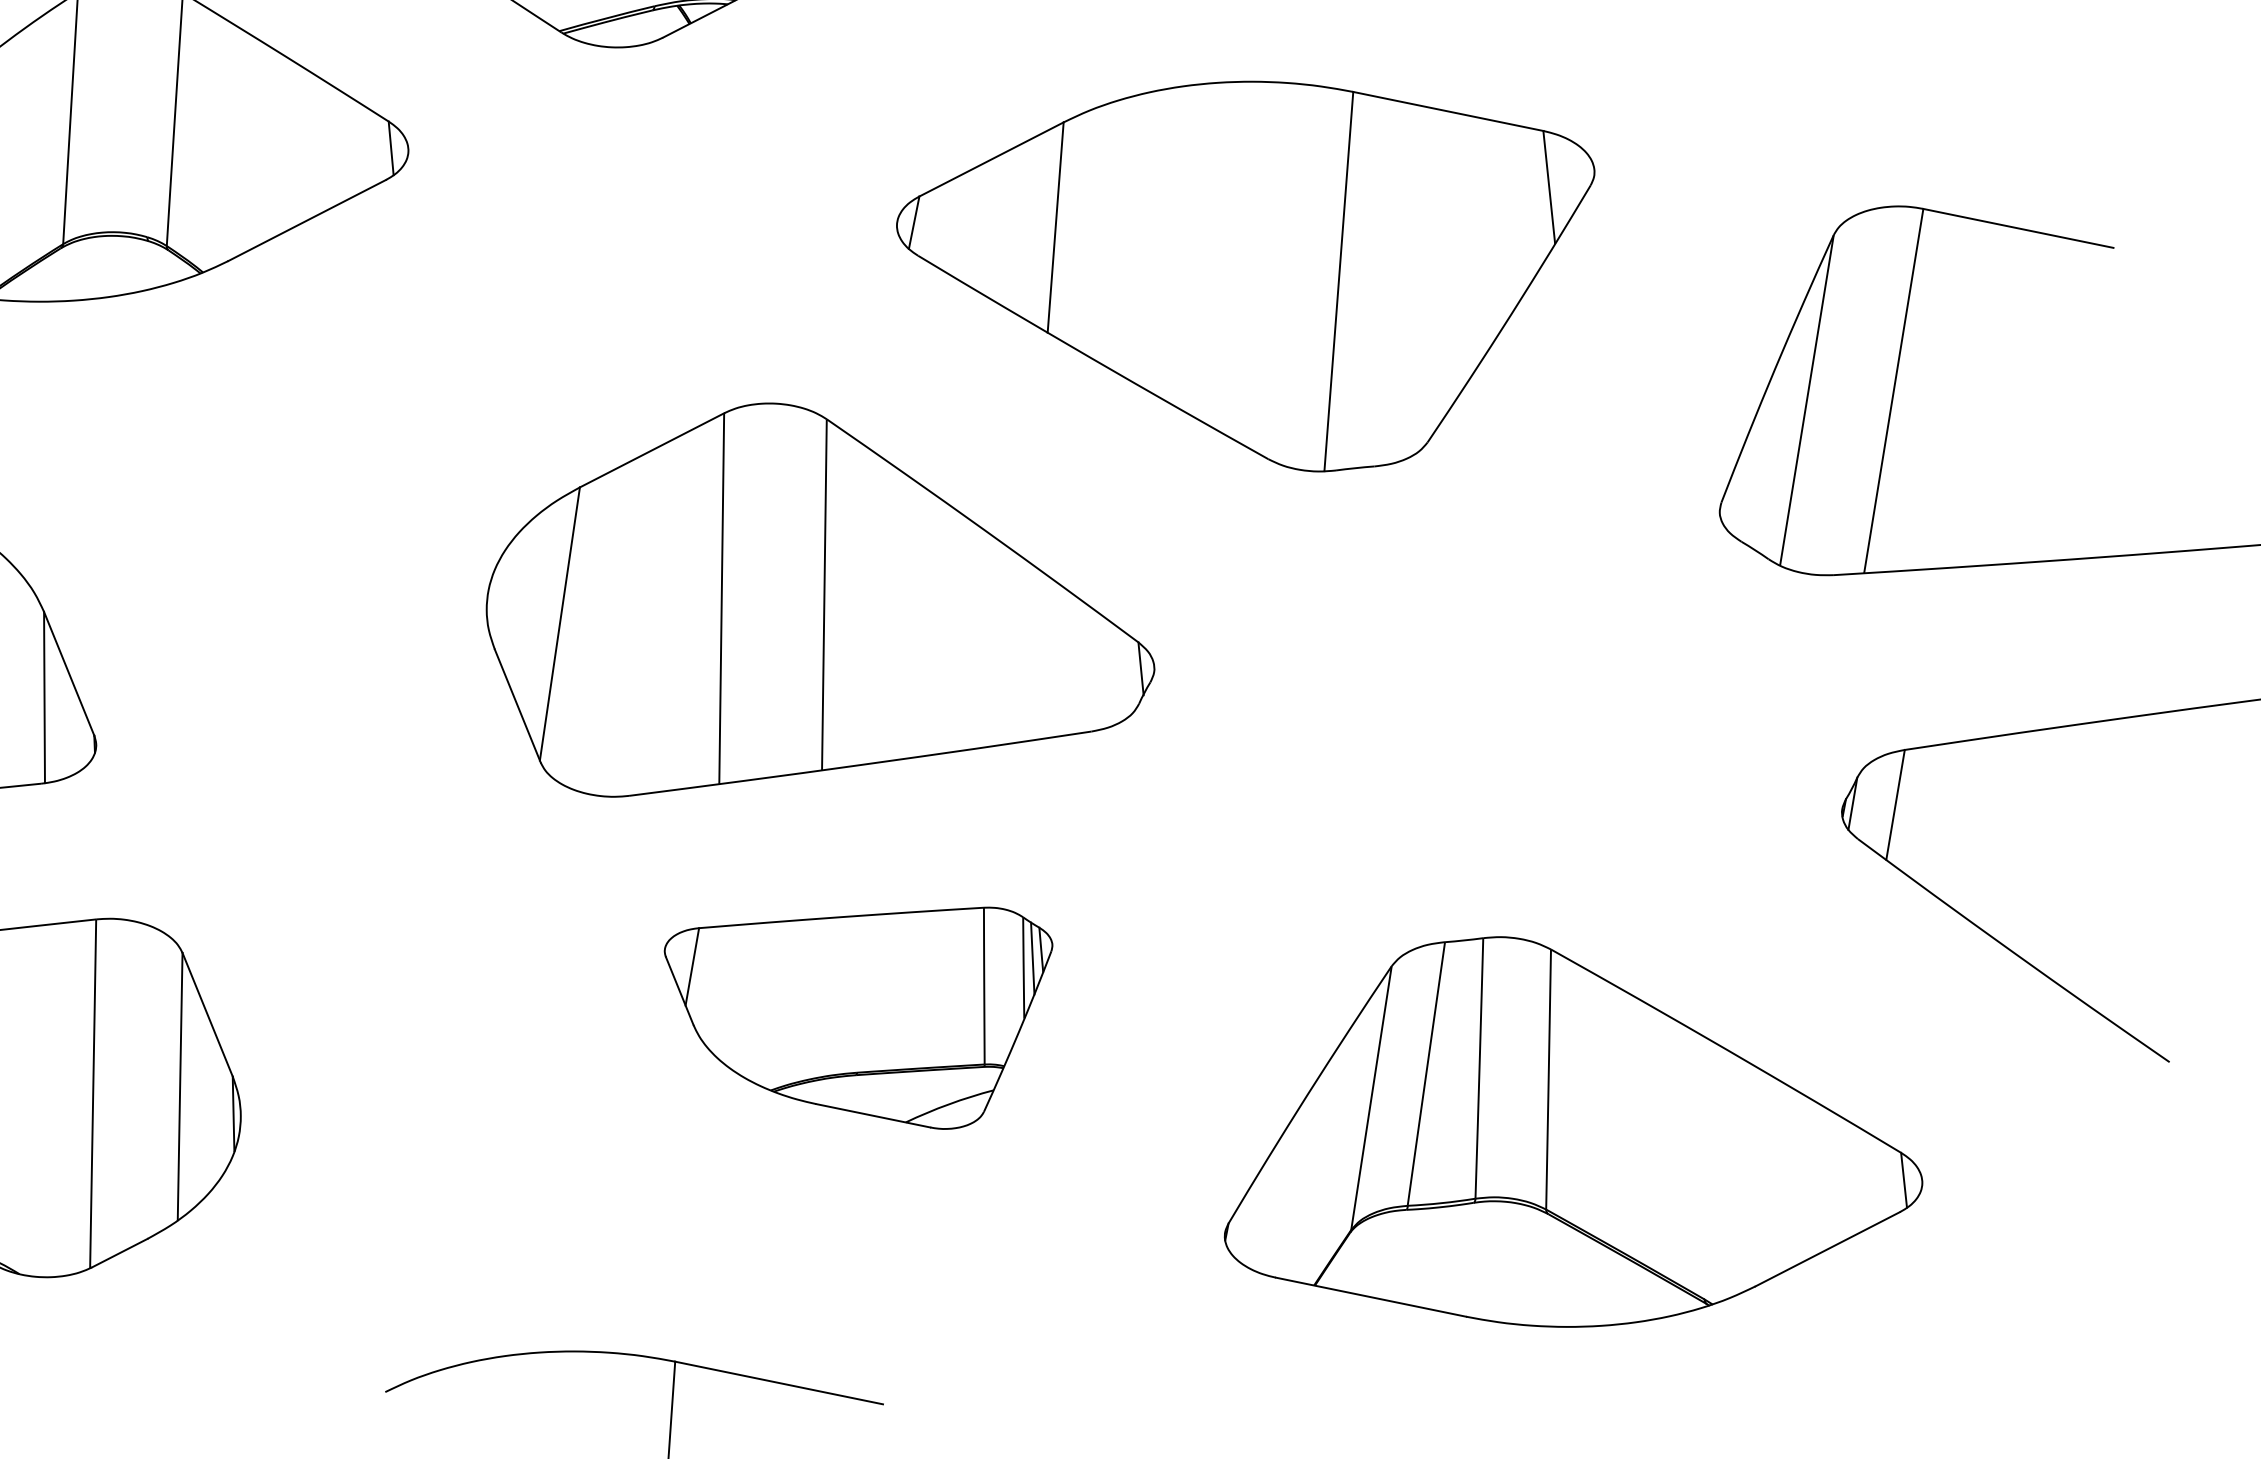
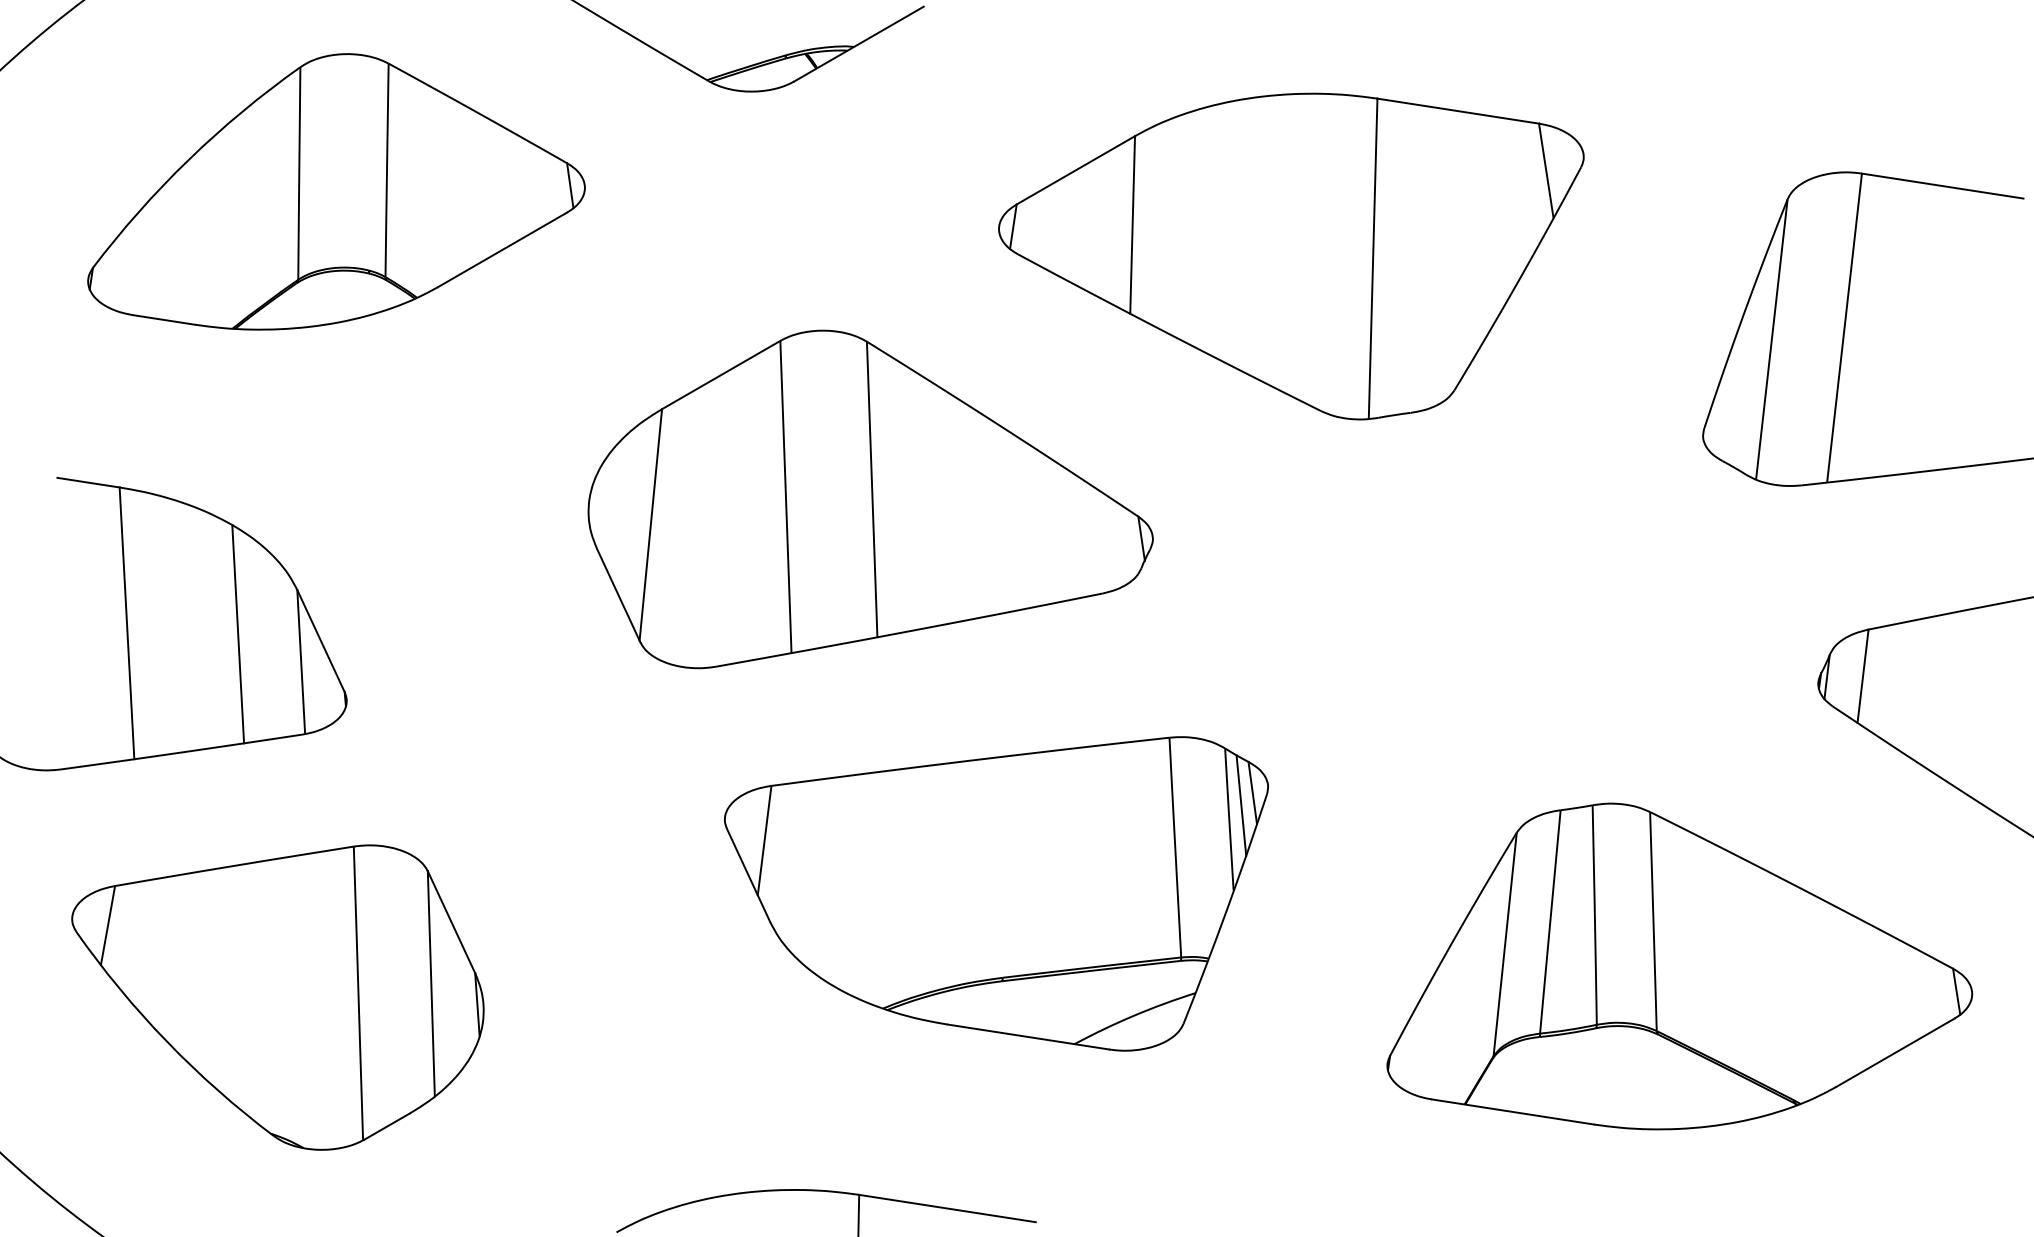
part: (821, 606) -> (870, 499), moved
part: (855, 1012) -> (996, 893), size x1.67
part: (1576, 1134) -> (1679, 966), moved

